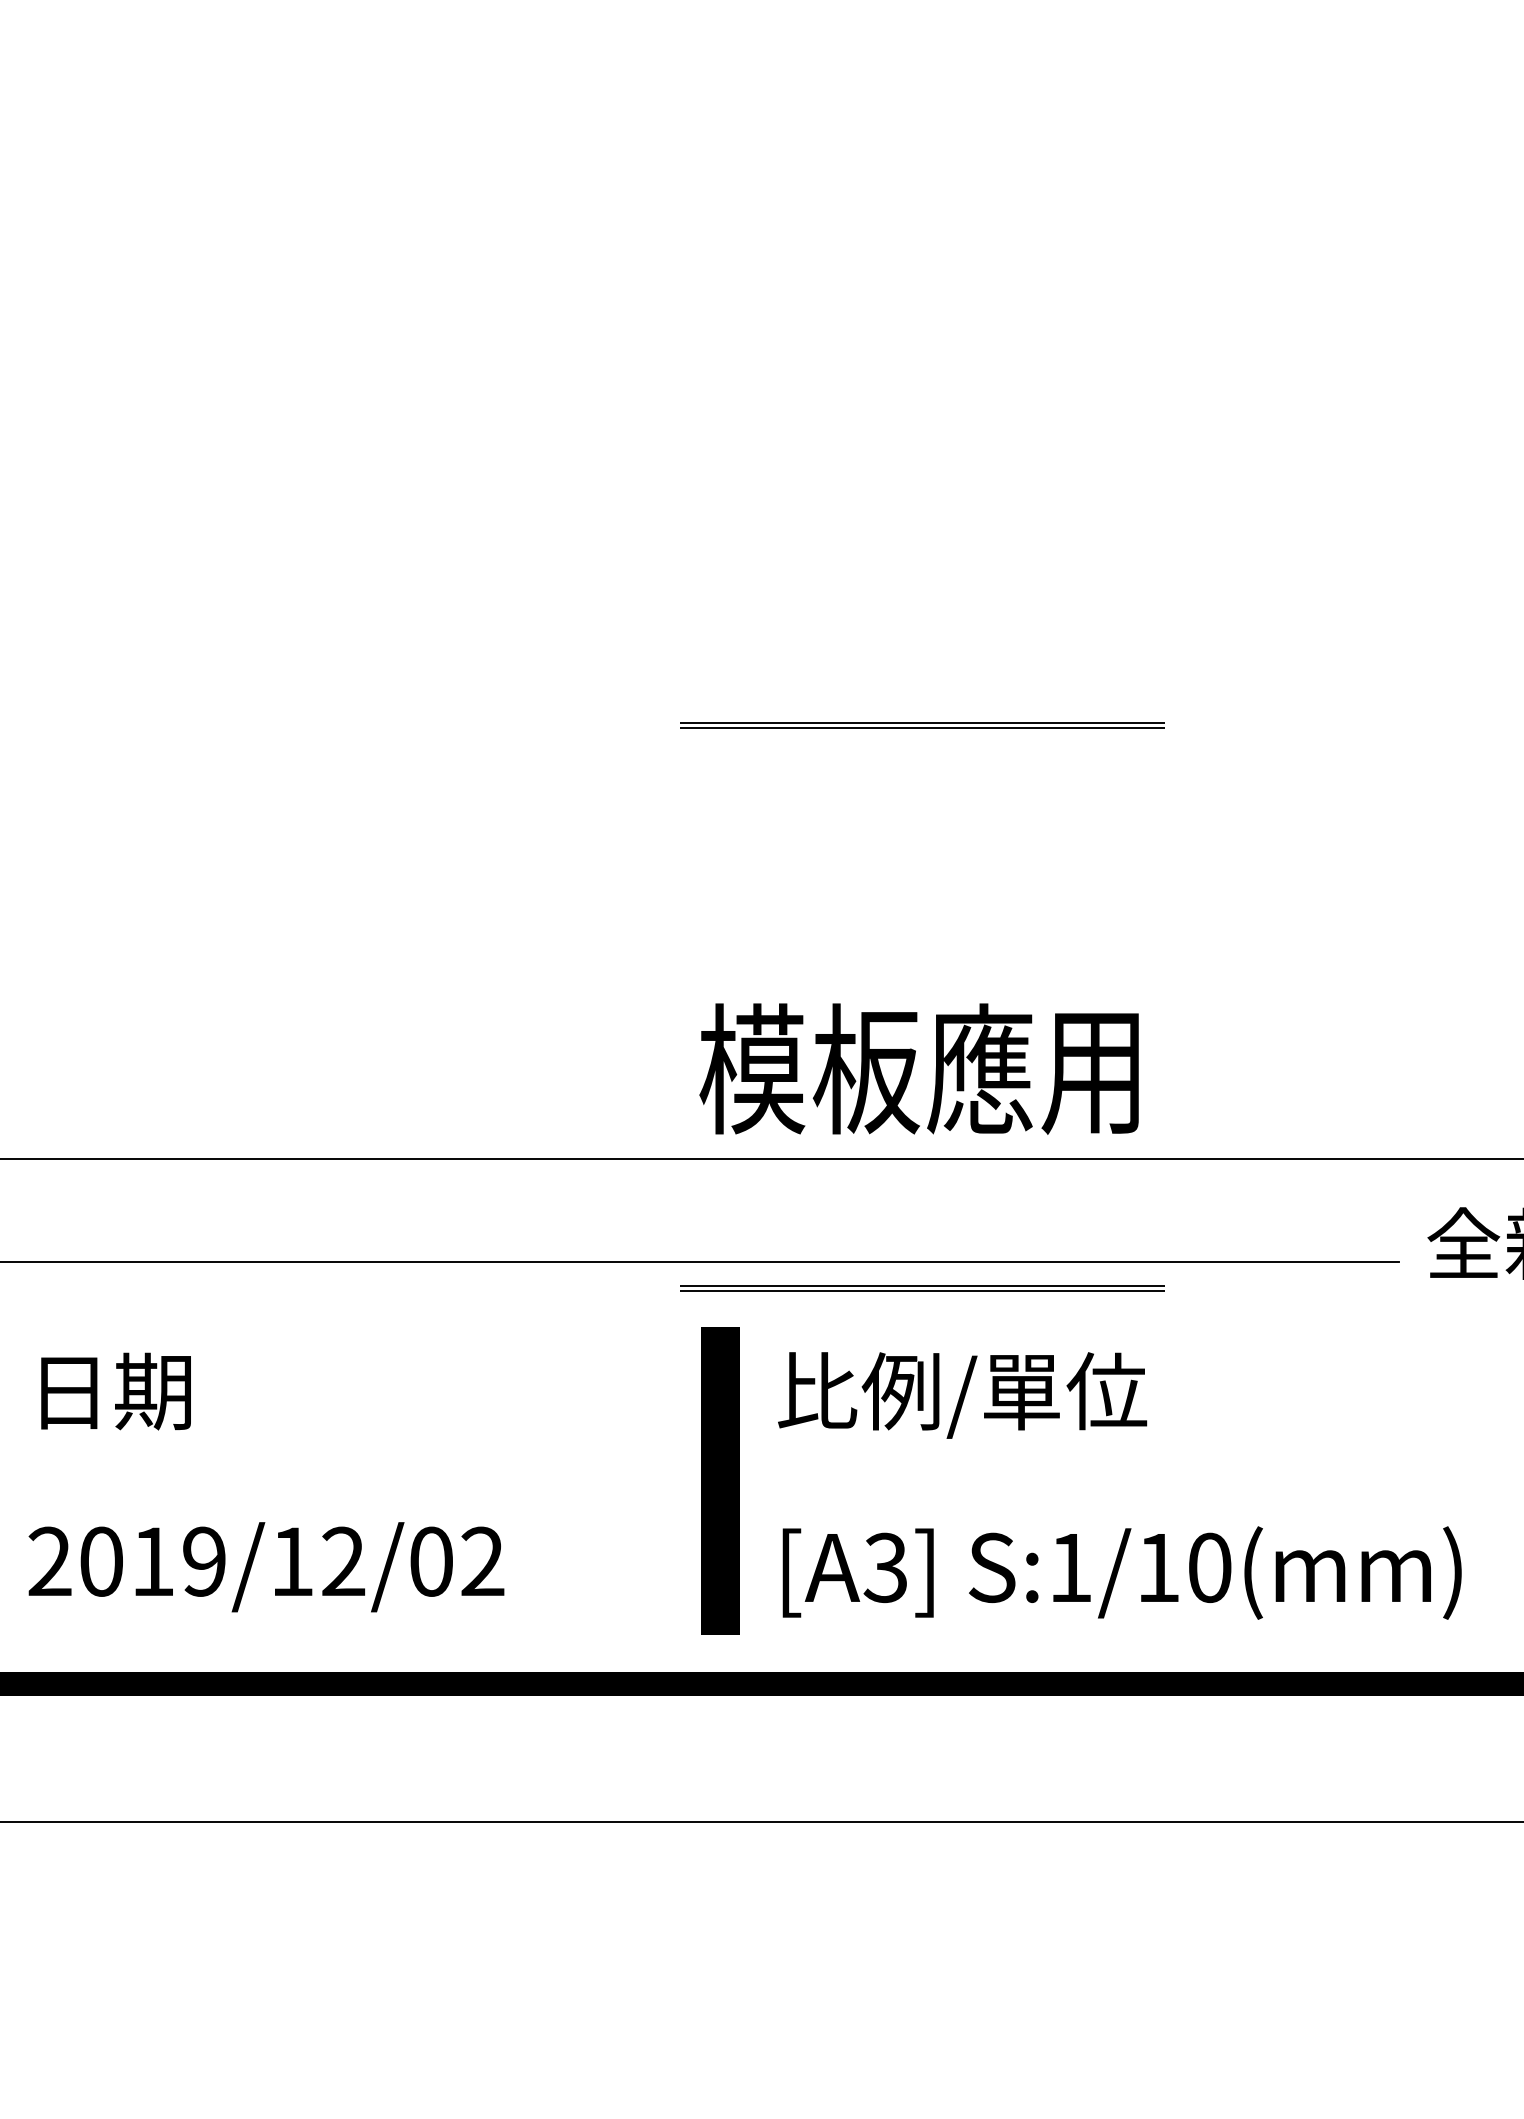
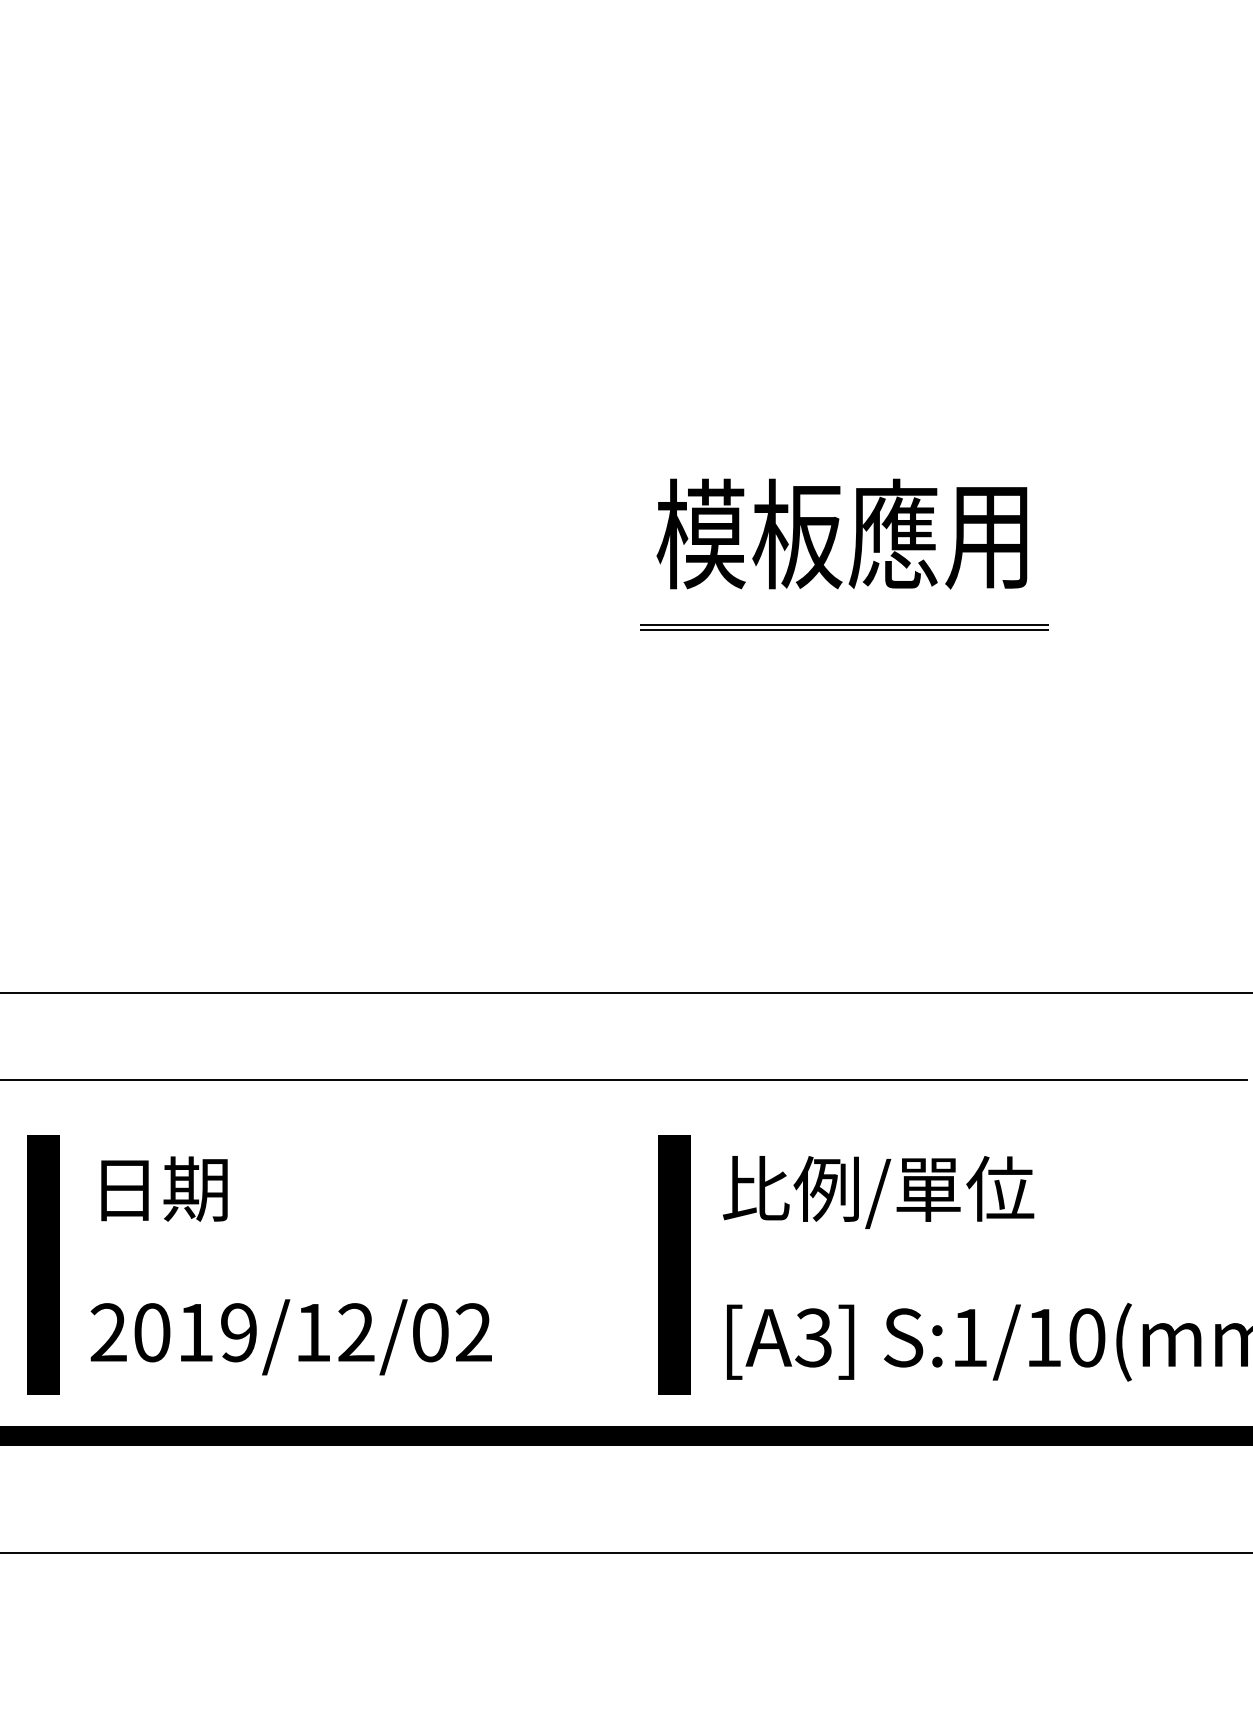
text: (918, 1068) -> (841, 533), moved
part: (922, 1288) -> (844, 1102), removed

